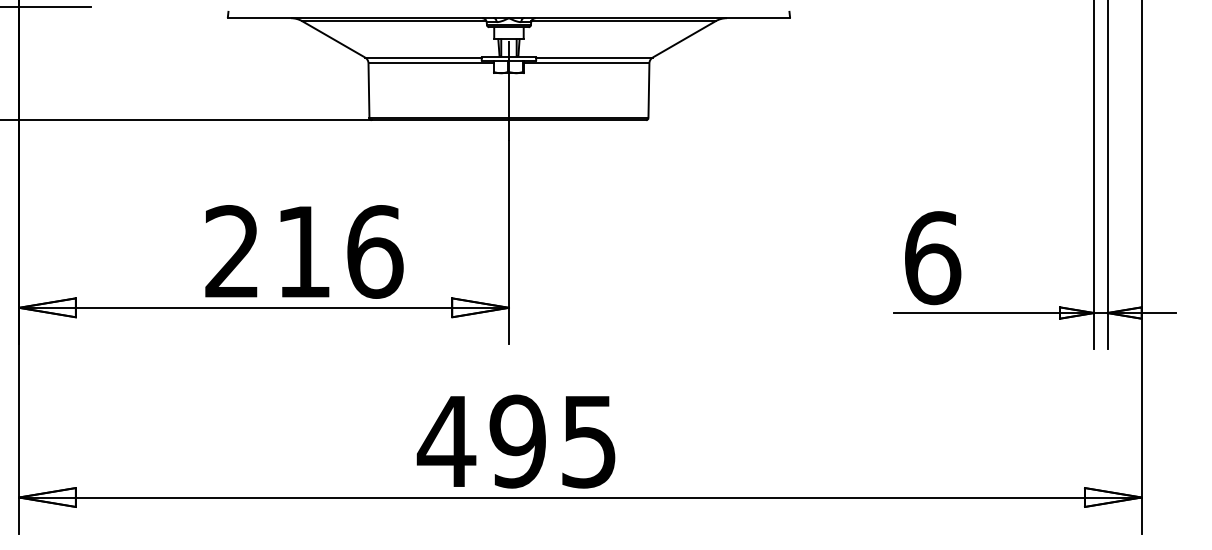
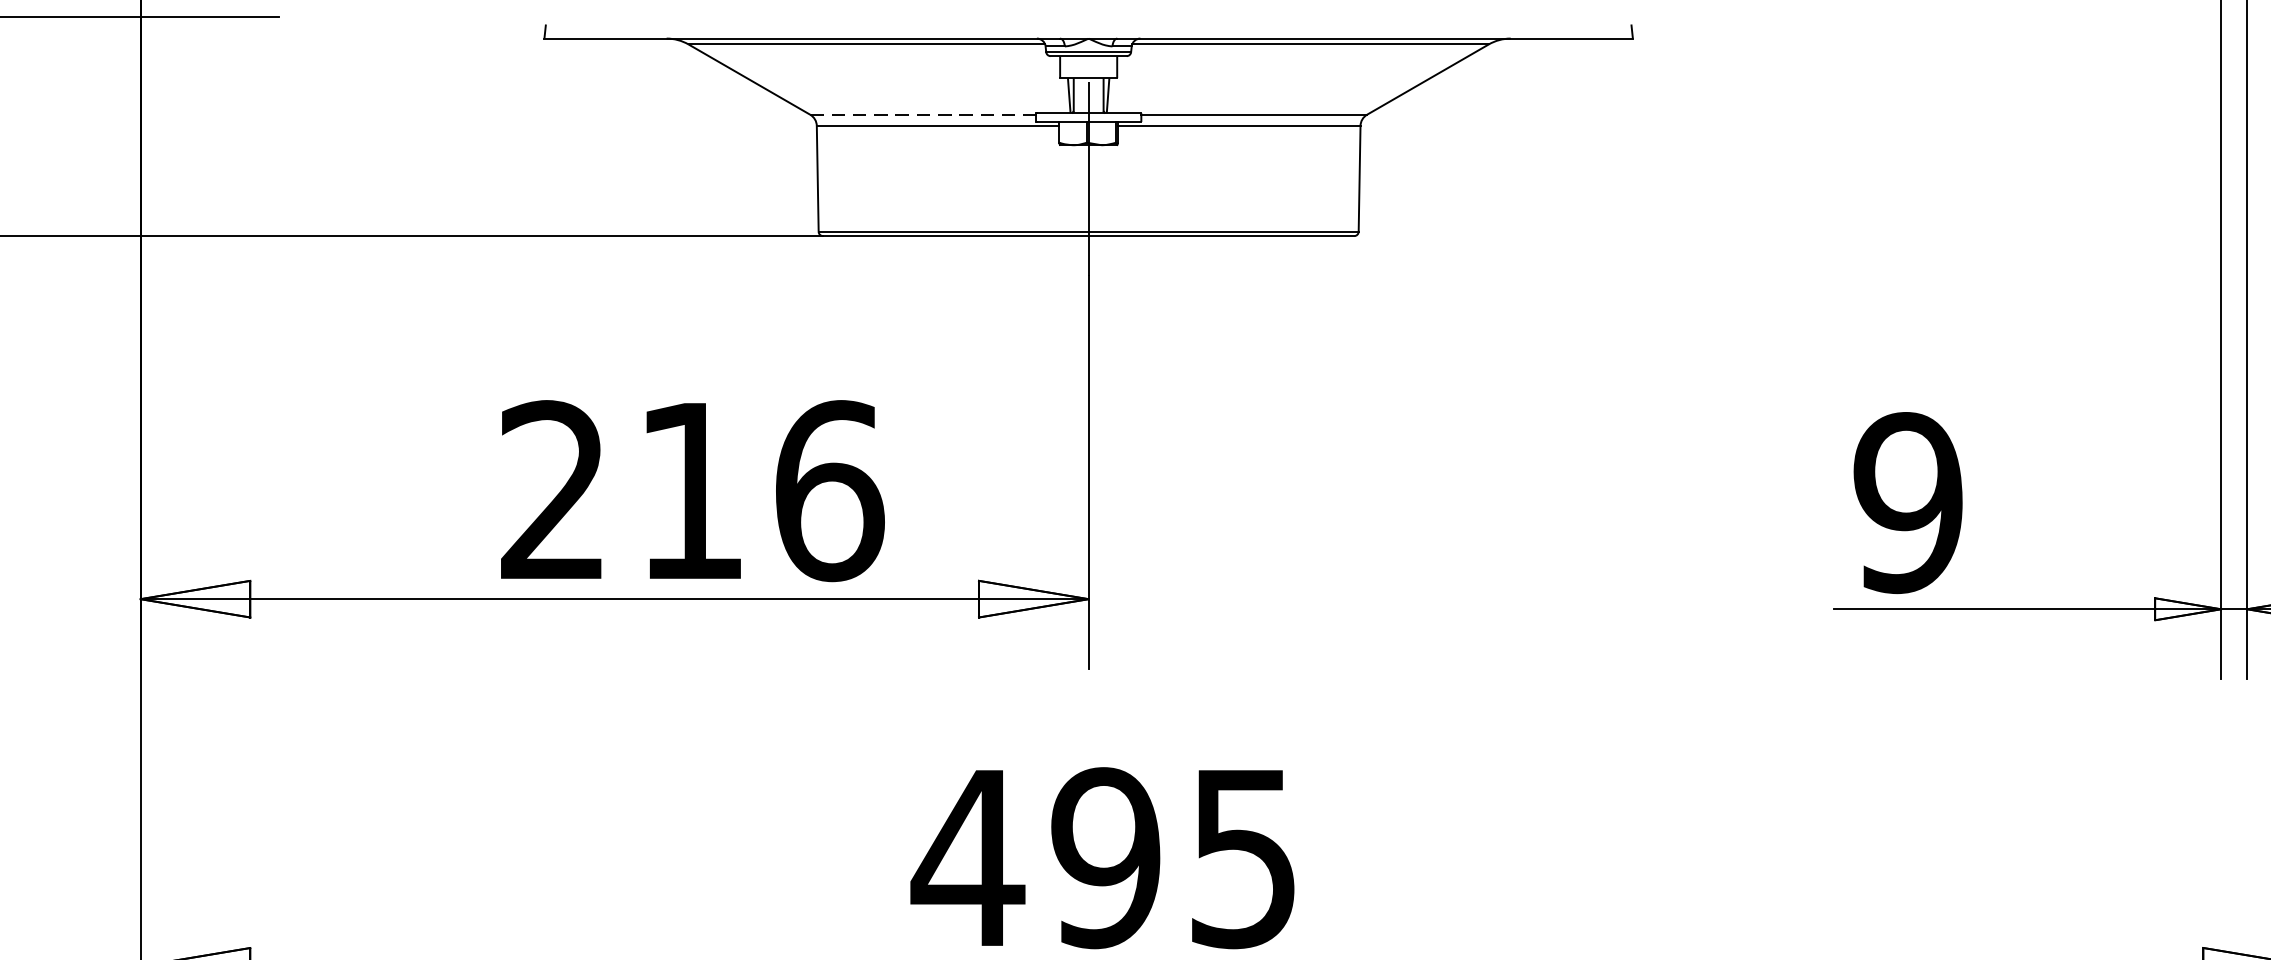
line: (423, 57) -> (923, 114), solid -> dashed
text: (932, 258) -> (1908, 503), 6 -> 9

